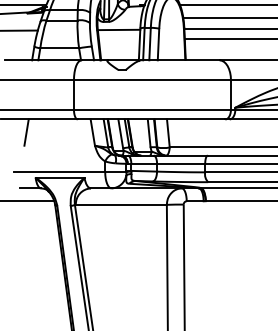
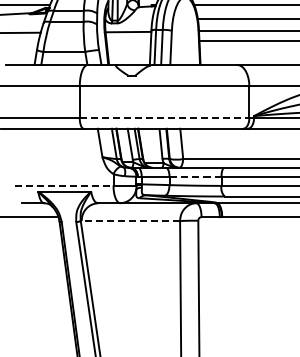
line: (152, 109) -> (164, 118), solid -> dashed
line: (26, 132) -> (28, 142), removed
line: (181, 163) -> (195, 176), solid -> dashed
line: (59, 171) -> (64, 185), solid -> dashed
line: (120, 204) -> (130, 220), solid -> dashed

